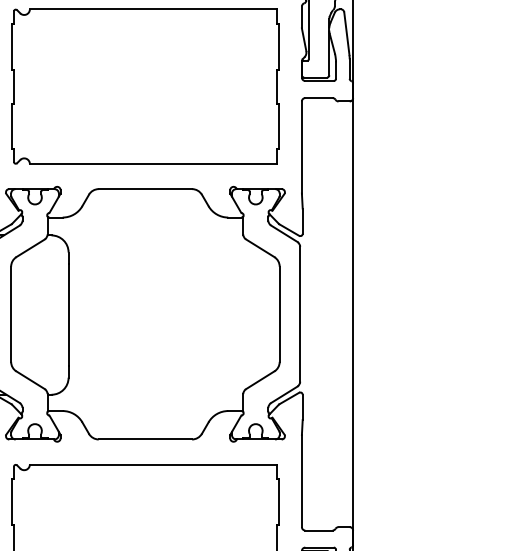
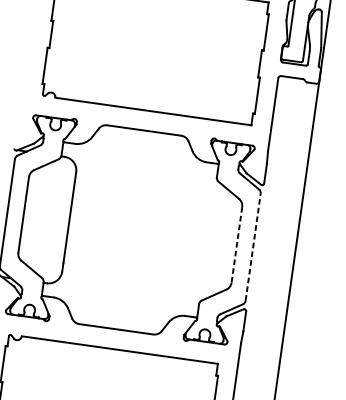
line: (300, 313) -> (253, 246), solid -> dashed
line: (279, 314) -> (236, 245), solid -> dashed

